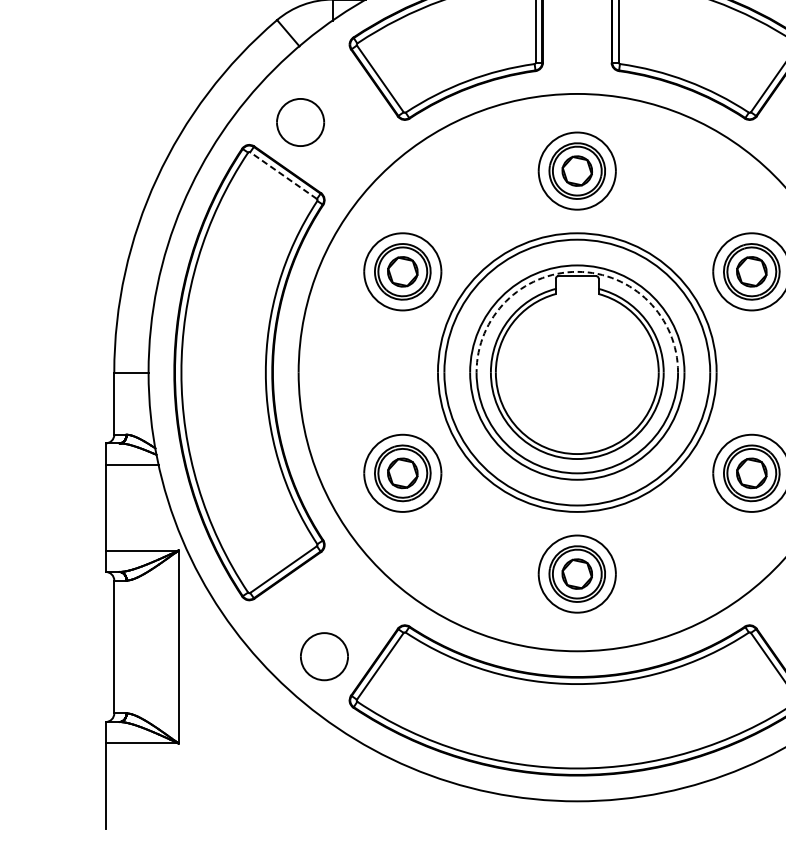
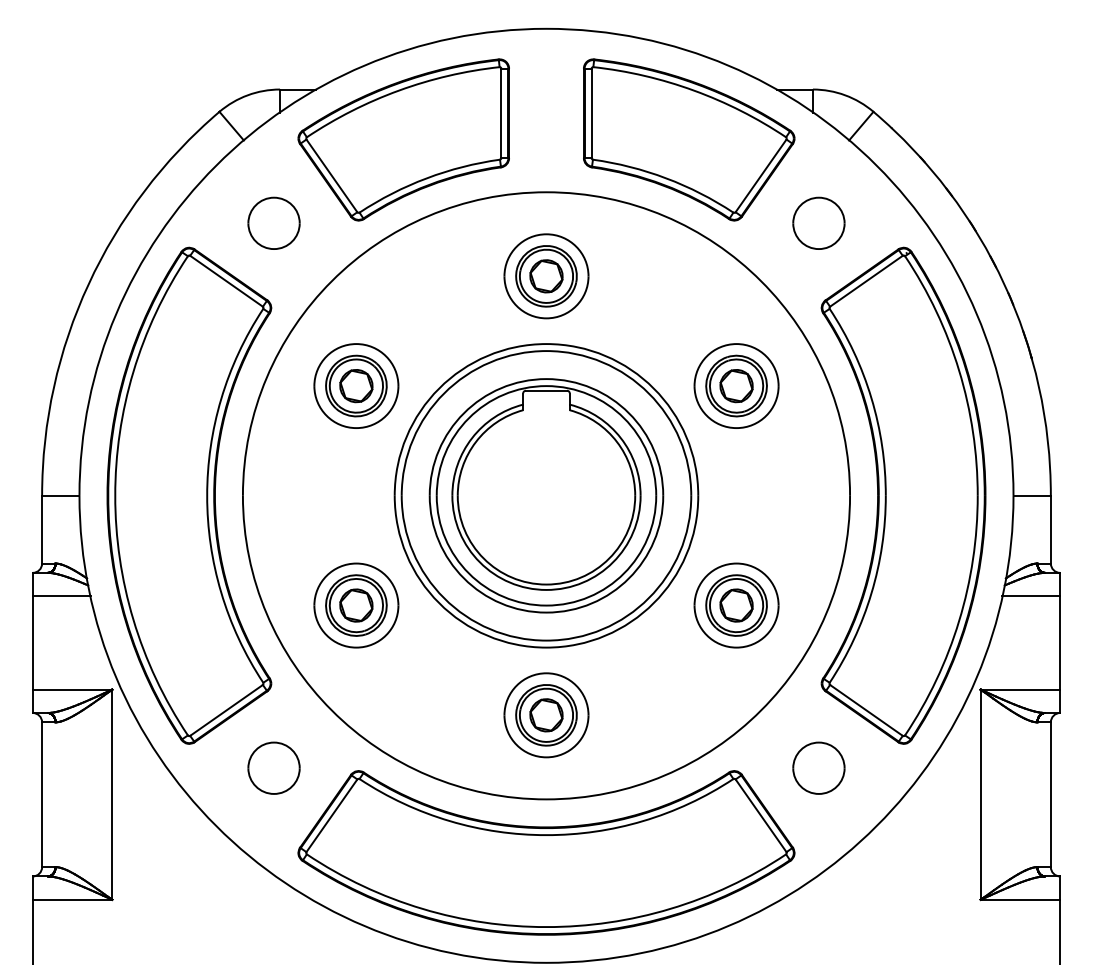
part: (300, 121) -> (273, 222), moved
line: (283, 174) -> (226, 280), dashed -> solid
arc: (577, 272) -> (546, 386), dashed -> solid
part: (323, 655) -> (273, 767), moved

